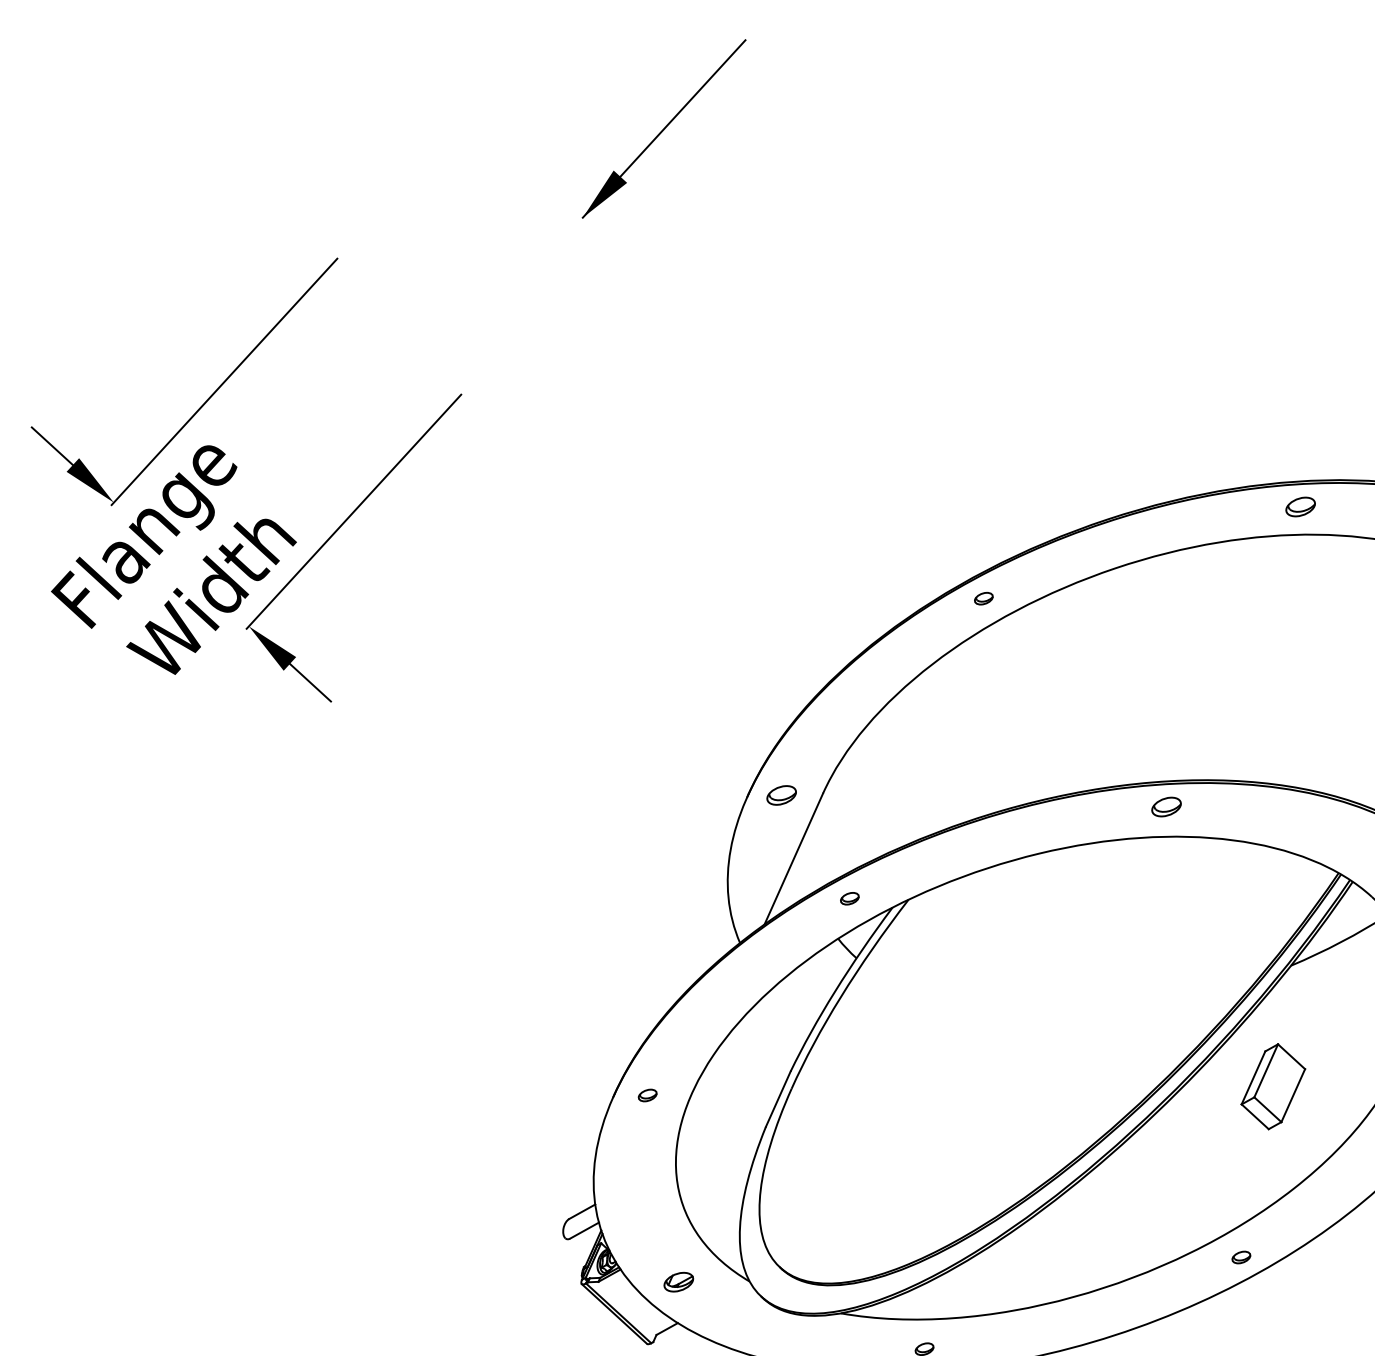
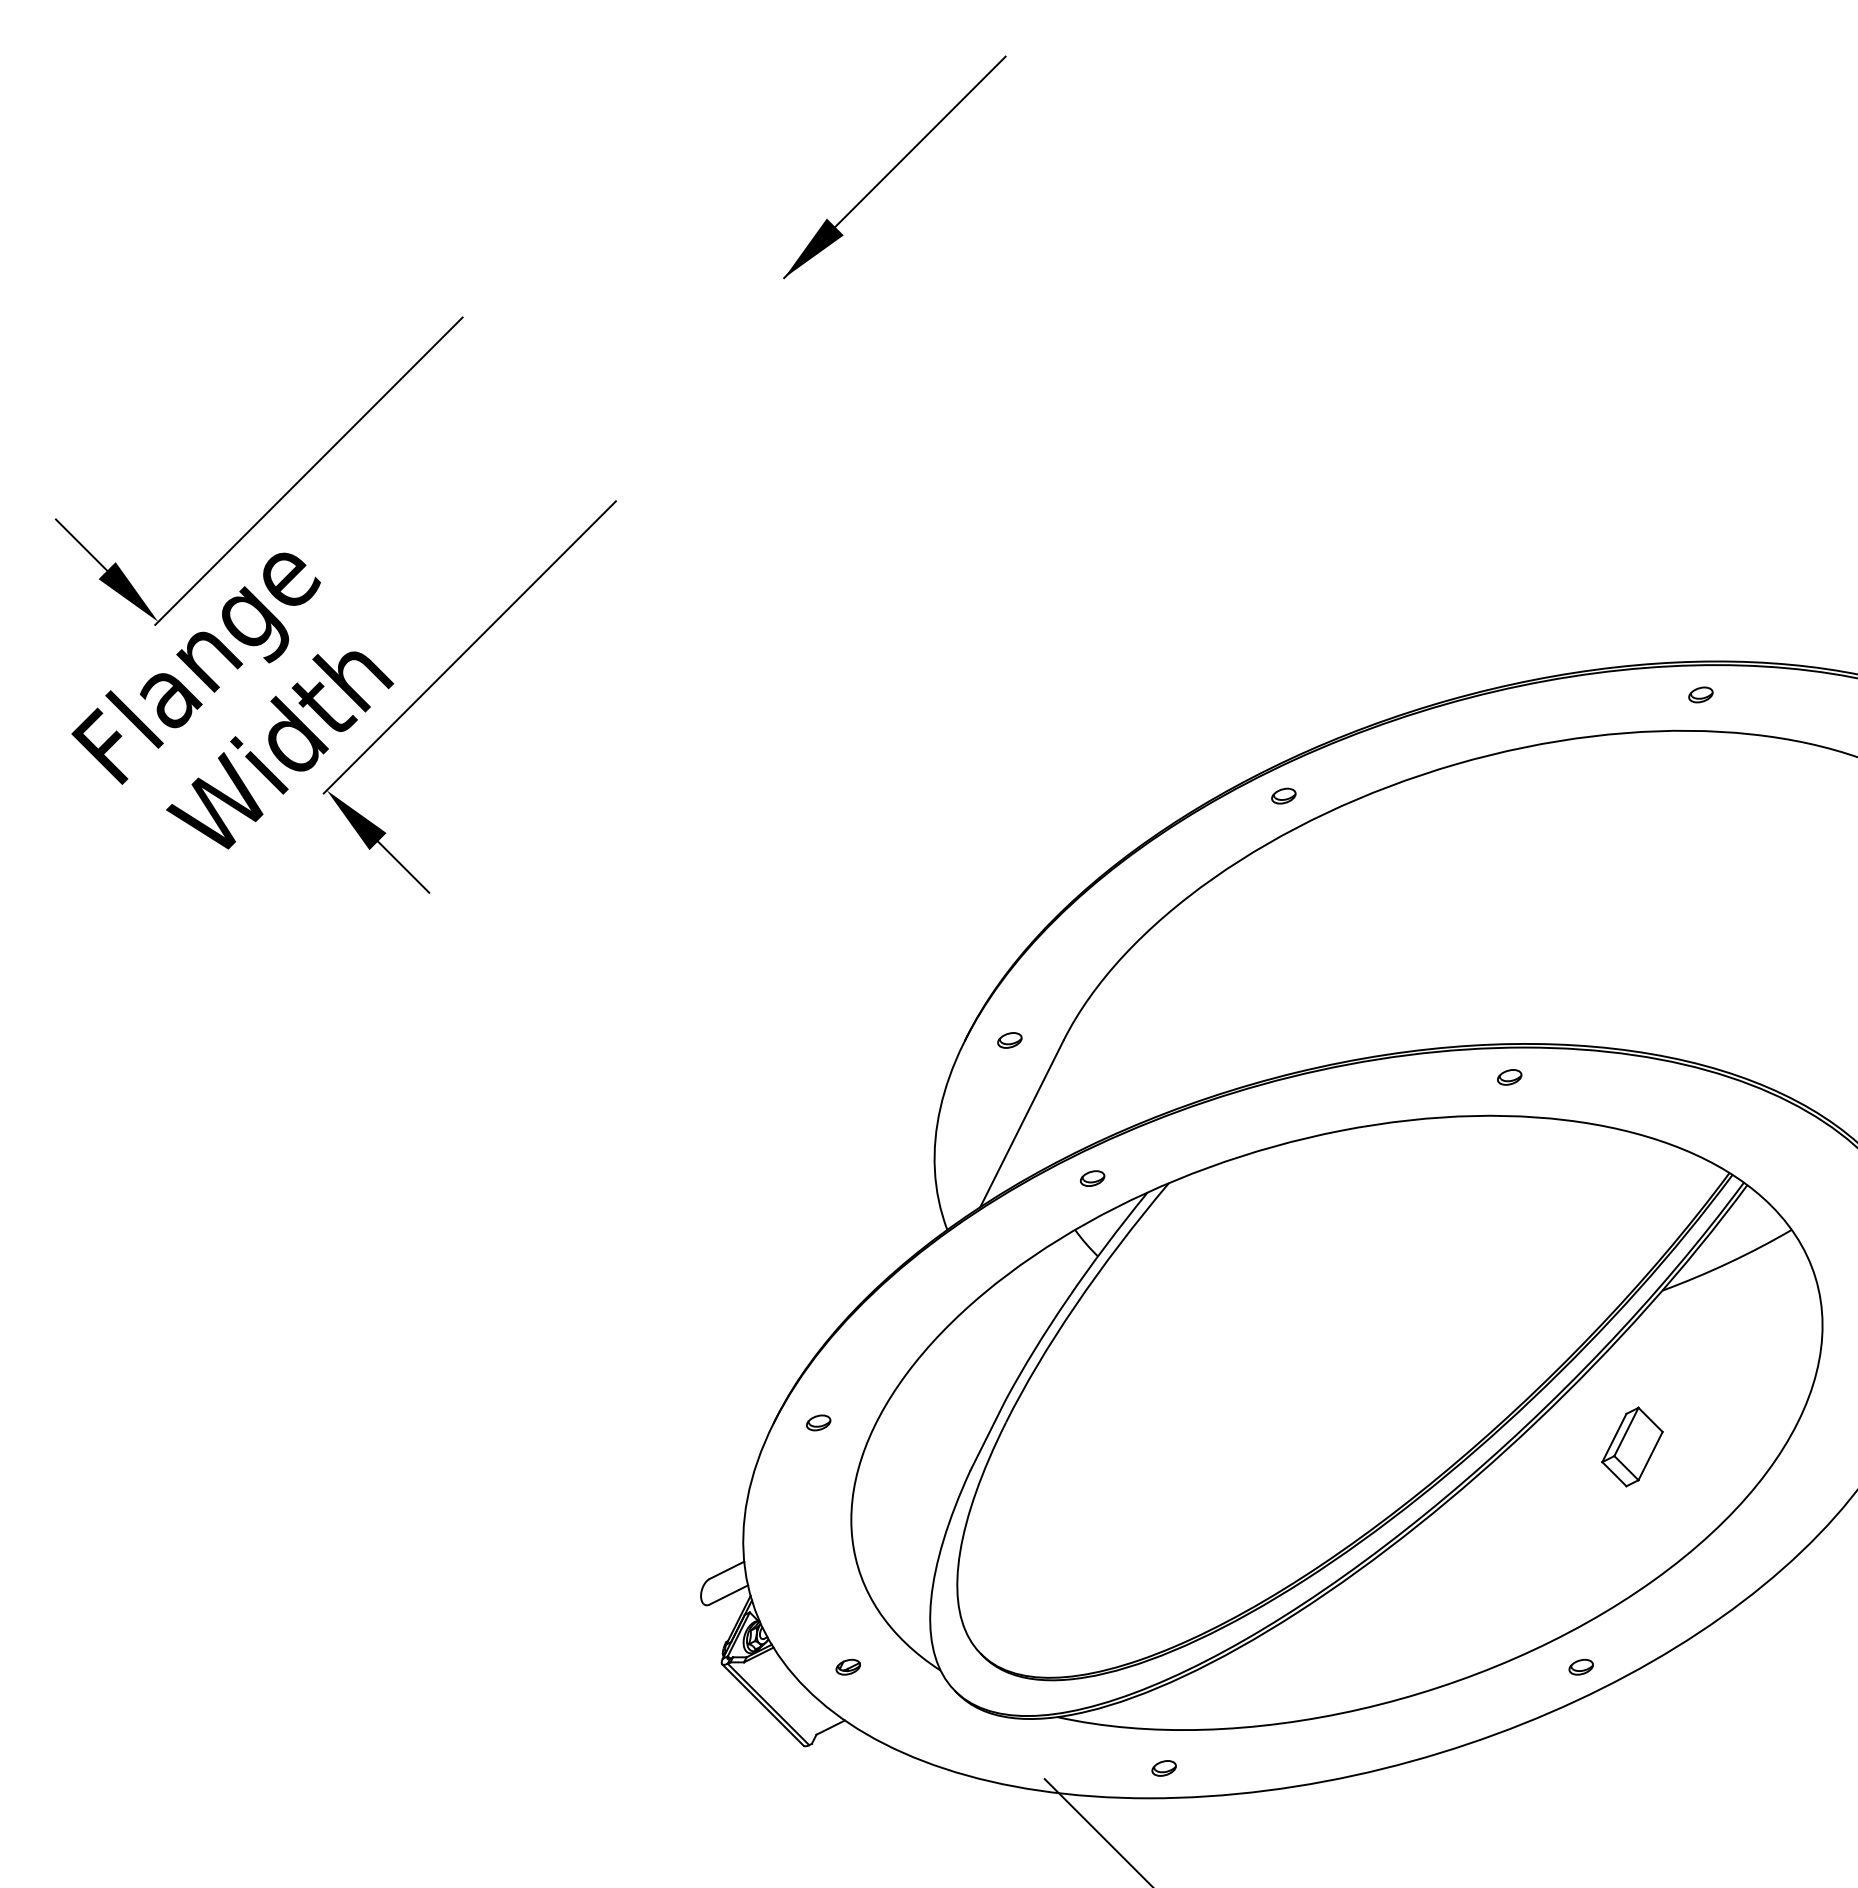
part: (1300, 506) -> (1700, 694), size x0.62
part: (781, 795) -> (1009, 1040), size x0.62
part: (1166, 807) -> (1509, 1077), size x0.62
part: (1273, 1086) -> (1632, 1446), size x0.71
part: (678, 1281) -> (847, 1666), size x0.62

